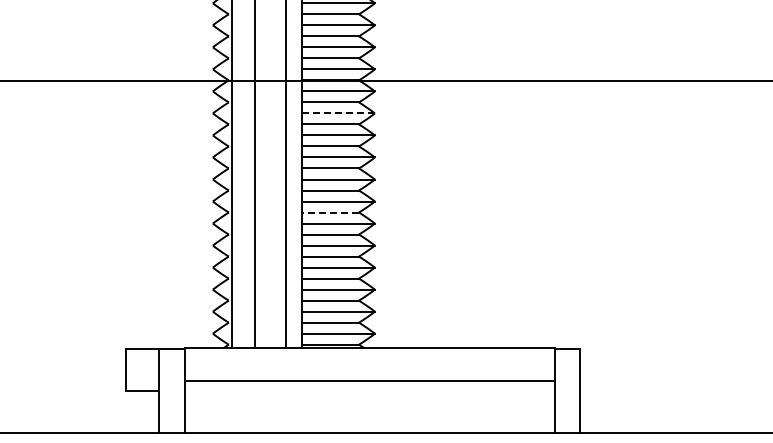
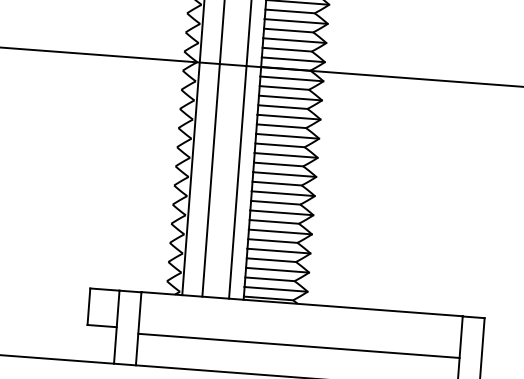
line: (339, 113) -> (291, 98), dashed -> solid
line: (330, 212) -> (277, 183), dashed -> solid
line: (369, 381) -> (298, 345), moved

